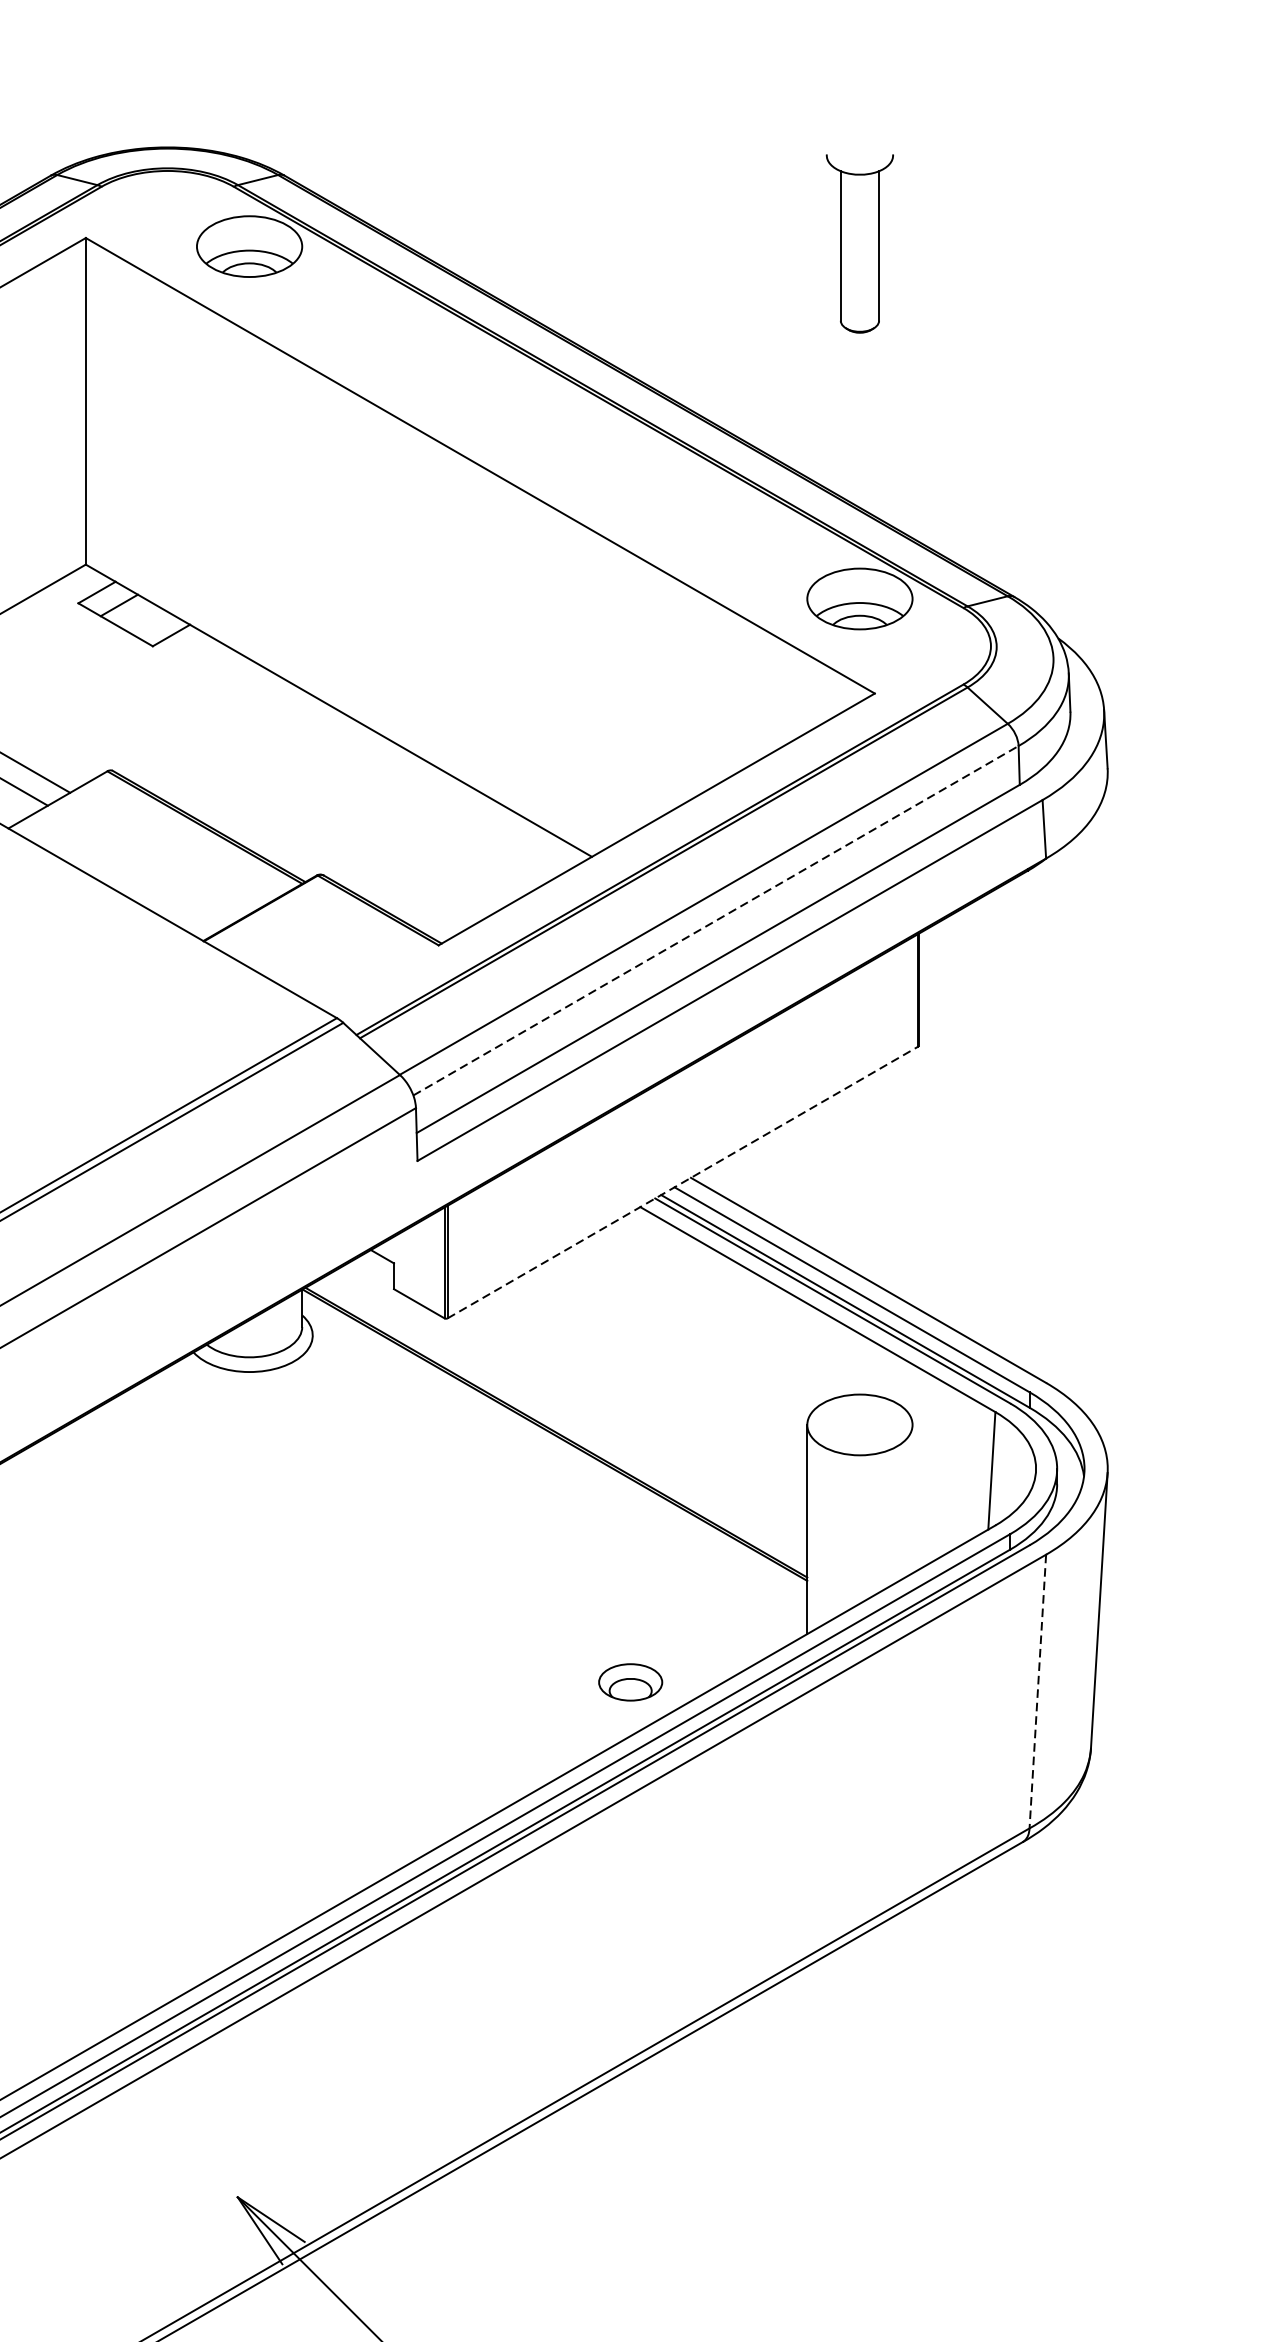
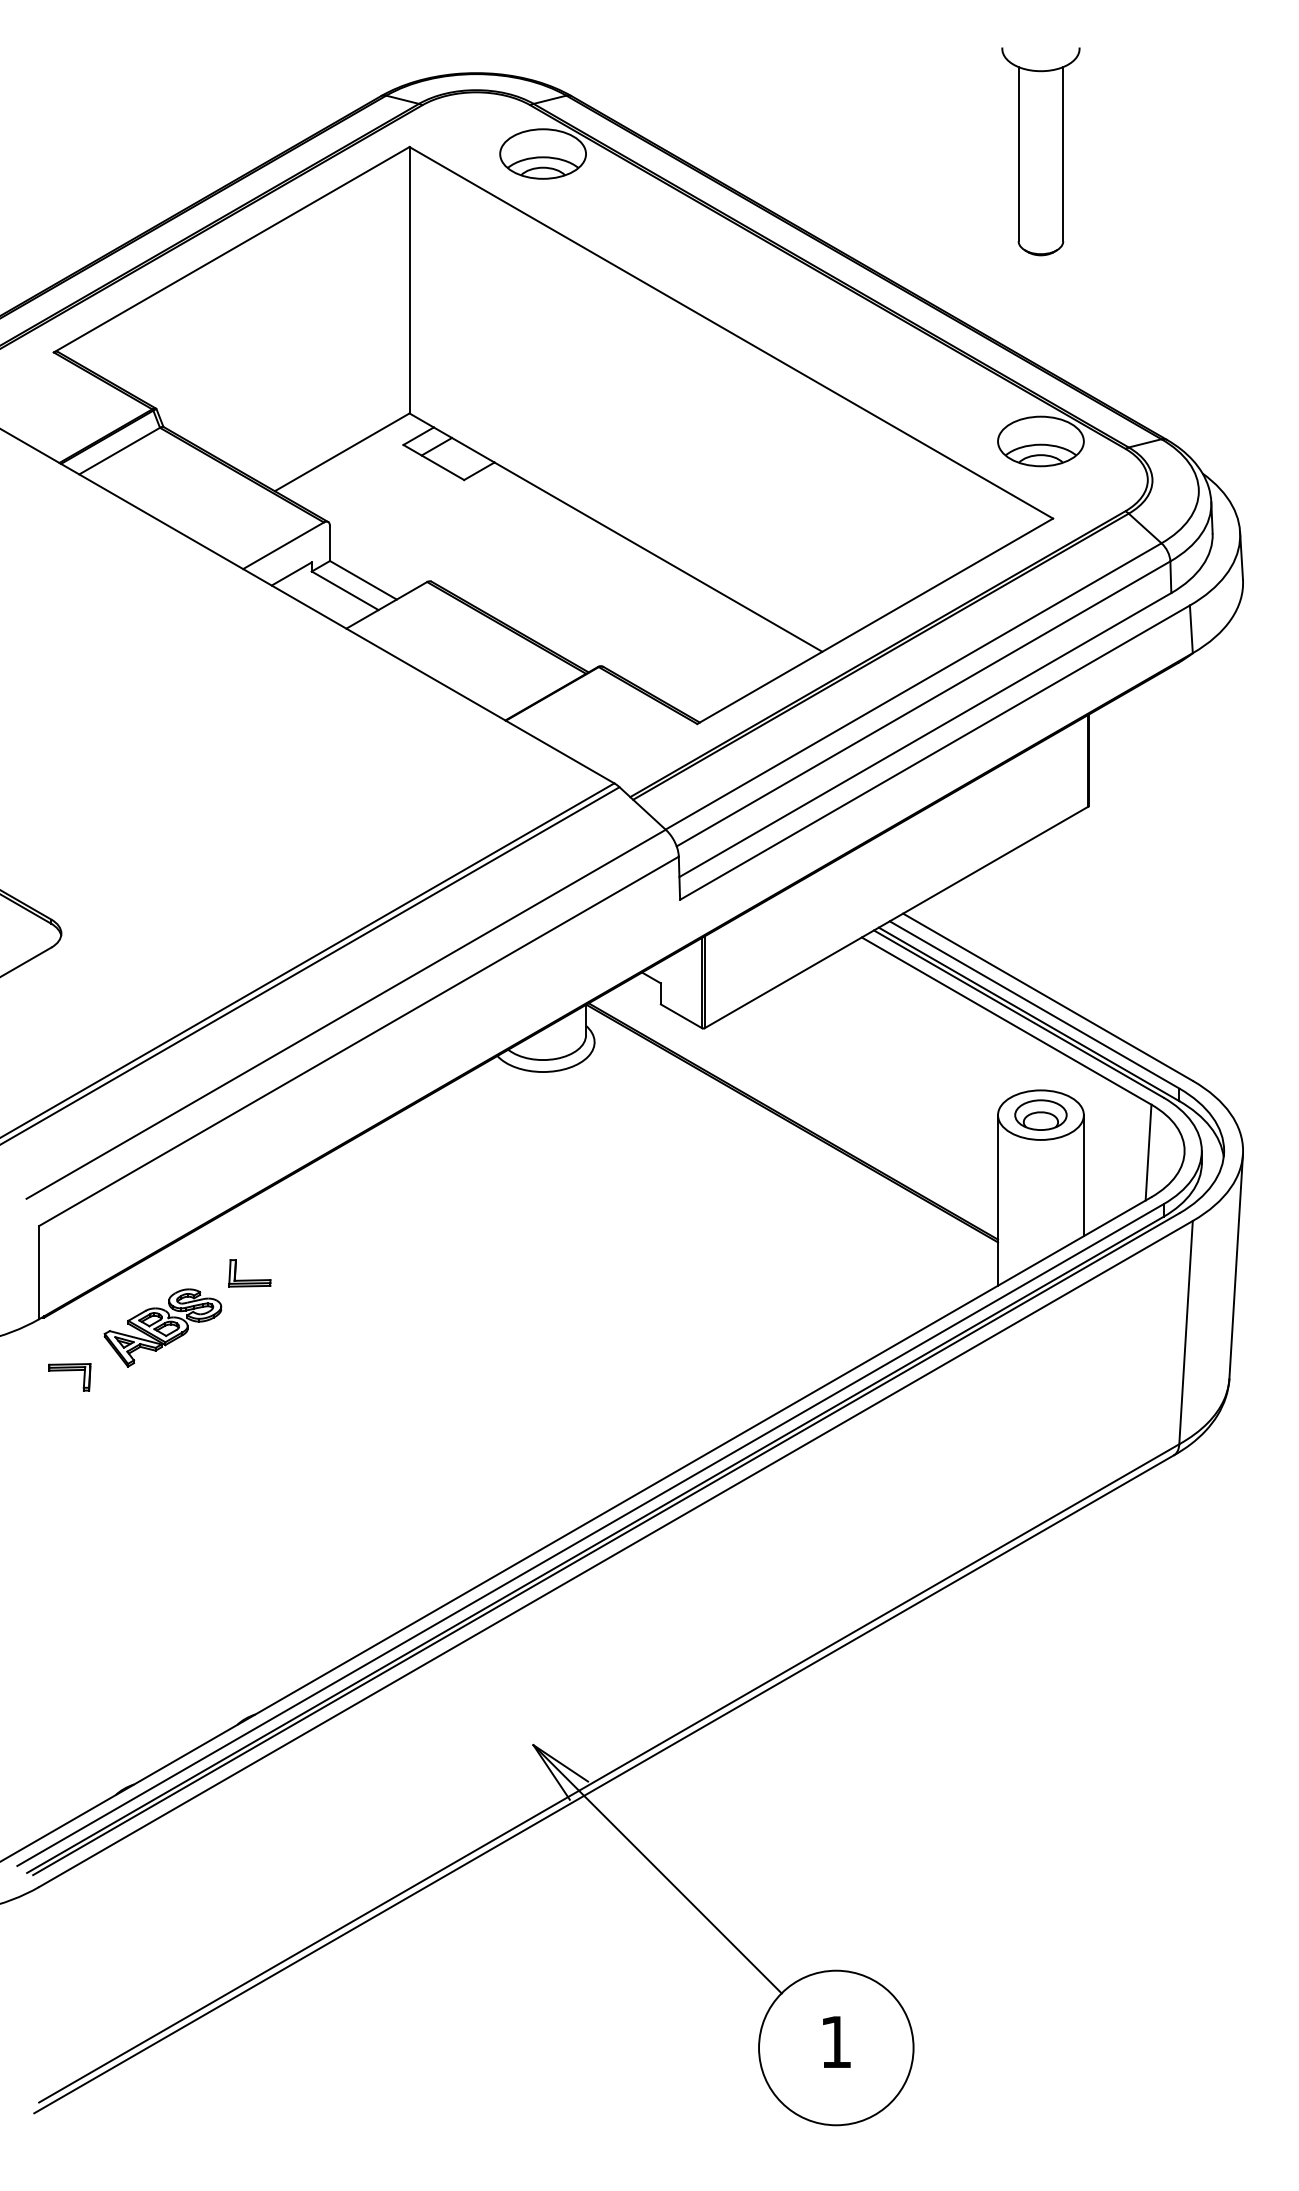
part: (859, 243) -> (1040, 151), size x1.43
line: (715, 920) -> (923, 703), dashed -> solid
line: (682, 1182) -> (896, 917), dashed -> solid
line: (912, 1498) -> (1083, 1175), added
part: (630, 1681) -> (1040, 1114), moved
line: (1038, 1691) -> (1186, 1332), dashed -> solid

